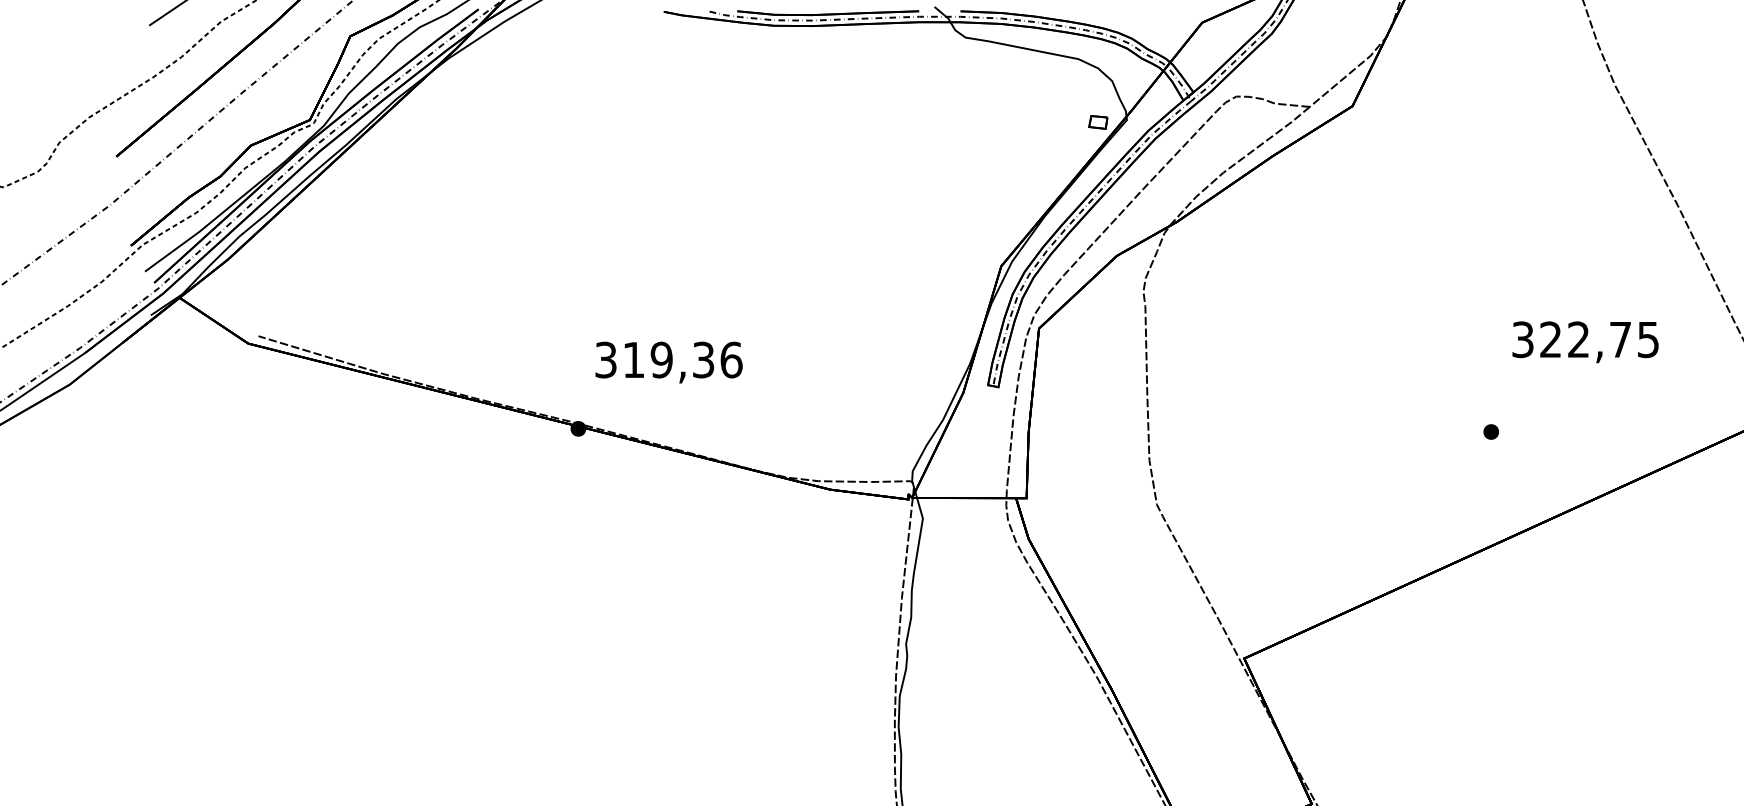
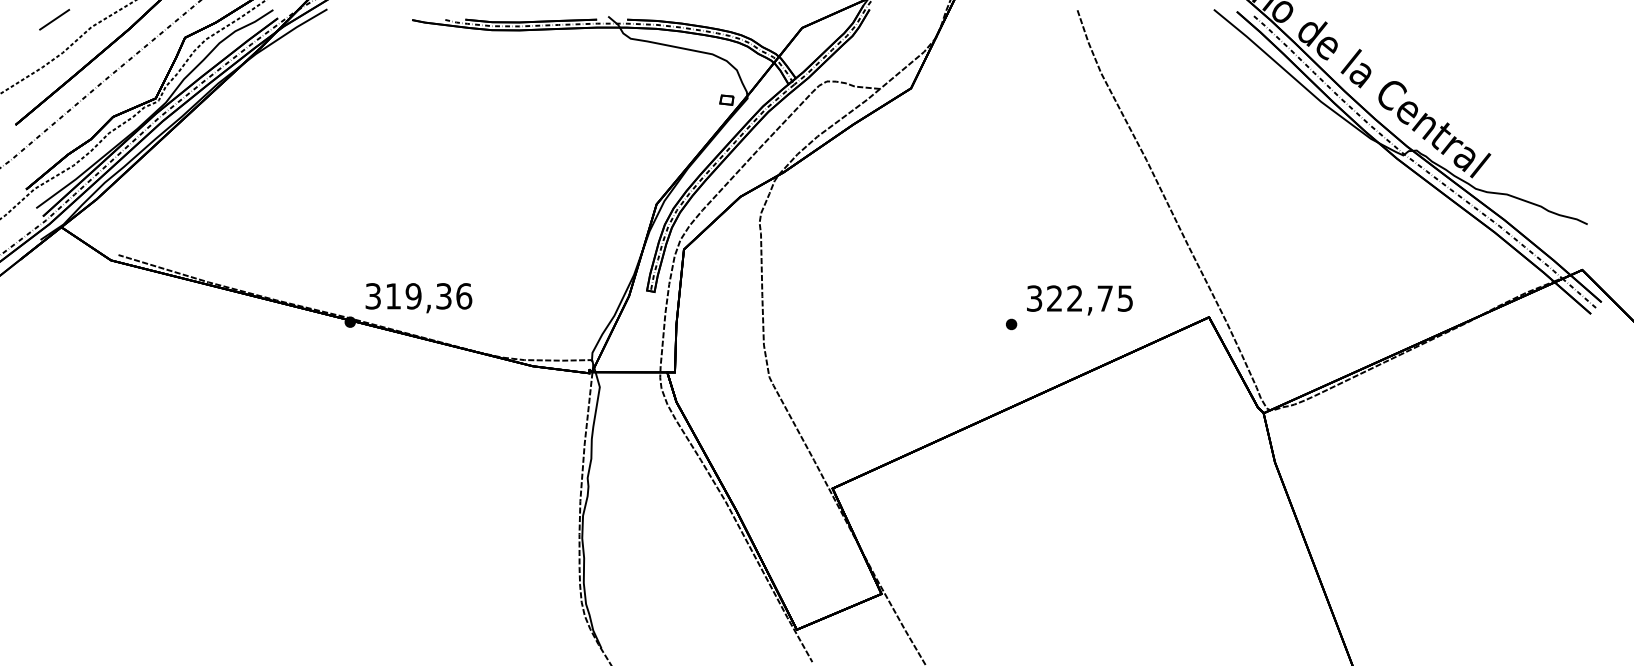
text: (1585, 342) -> (1079, 300), moved
text: (668, 363) -> (418, 298), moved

